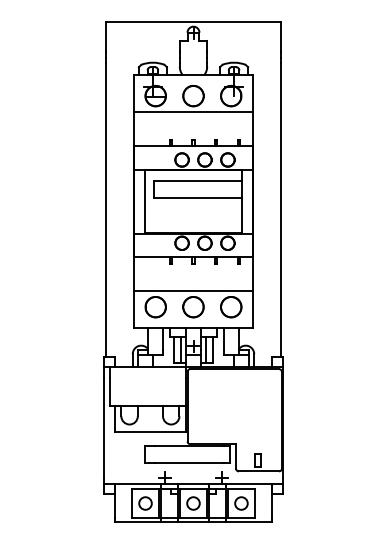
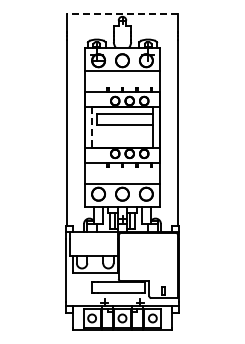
line: (193, 21) -> (122, 13), solid -> dashed
line: (144, 201) -> (91, 127), solid -> dashed

